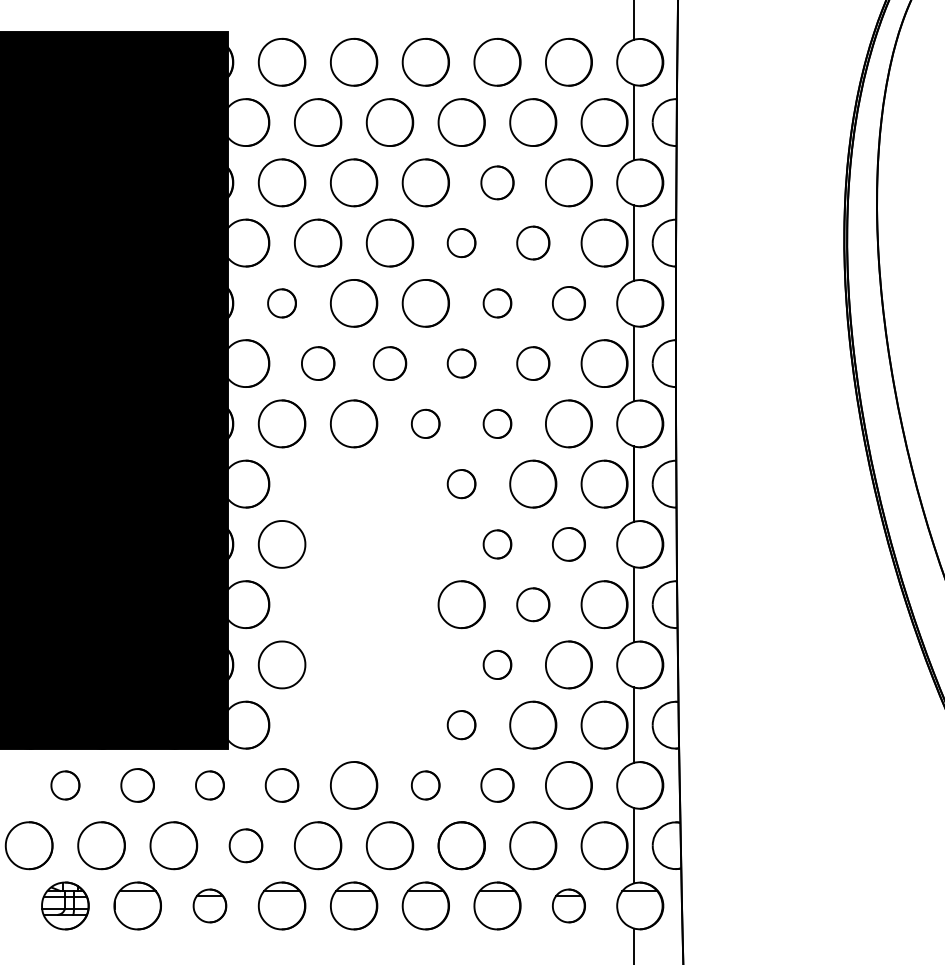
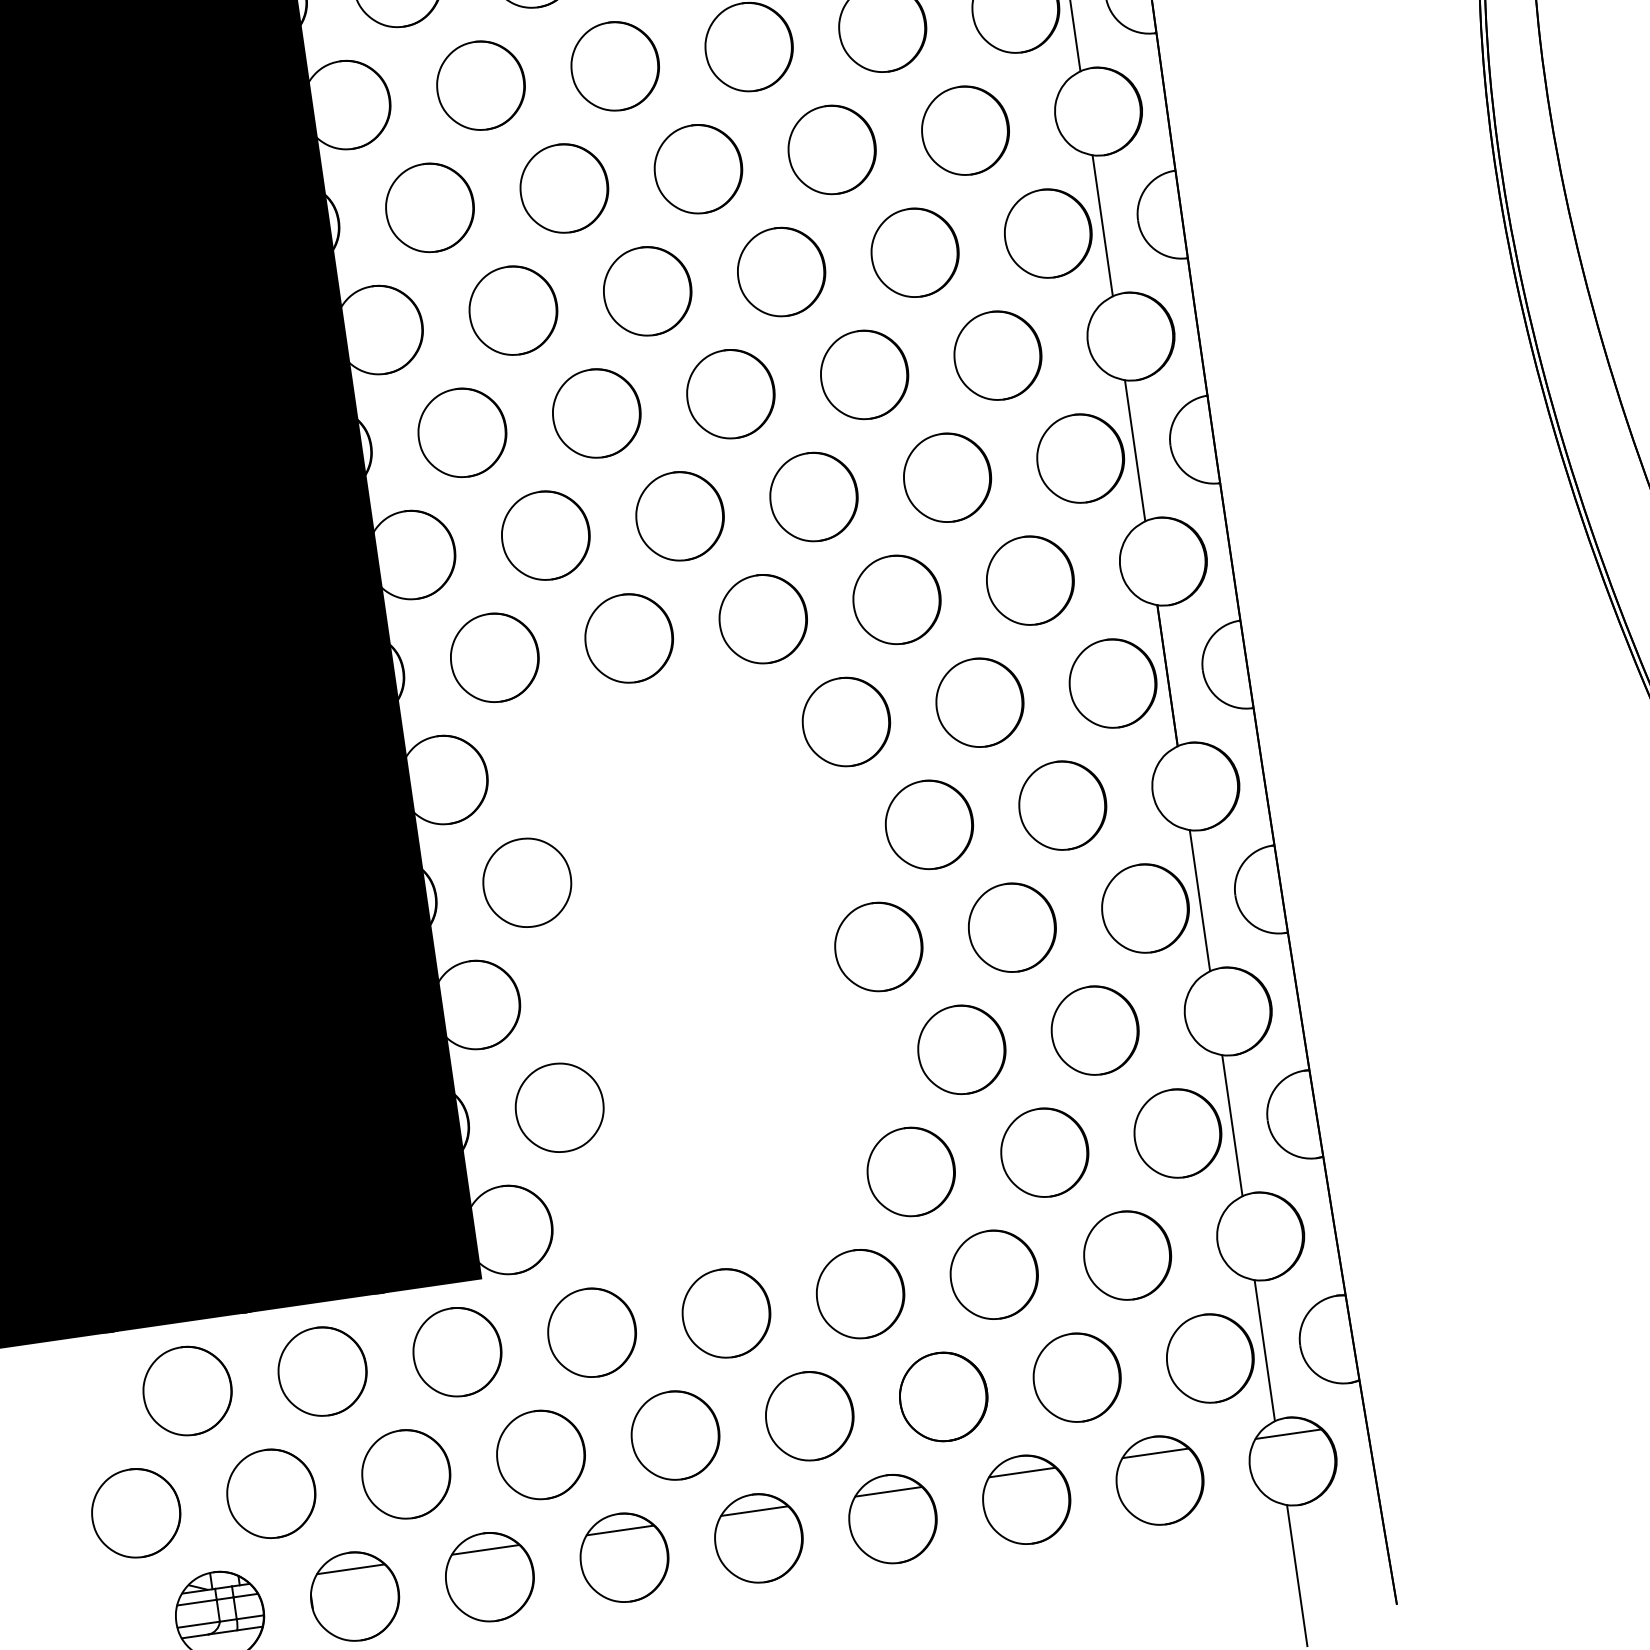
part: (497, 182) -> (832, 149), size x1.43
part: (461, 242) -> (780, 270), size x1.67
part: (533, 242) -> (915, 251), size x1.43
part: (281, 303) -> (461, 433), size x1.67
part: (497, 303) -> (864, 375), size x1.67
part: (568, 303) -> (997, 356), size x1.43
part: (318, 363) -> (546, 535), size x1.43
part: (389, 363) -> (679, 516), size x1.43
part: (461, 363) -> (813, 496), size x1.67
part: (533, 363) -> (947, 477), size x1.43
part: (425, 423) -> (762, 618), size x1.67
part: (497, 423) -> (896, 599), size x1.67
part: (461, 483) -> (845, 720), size x1.67
part: (497, 544) -> (929, 825), size x1.67
part: (568, 544) -> (1061, 805), size x1.43
part: (533, 604) -> (1012, 927), size x1.43
part: (497, 664) -> (961, 1049), size x1.67
part: (461, 724) -> (910, 1170), size x1.67
part: (65, 785) -> (187, 1391), size x1.67
part: (137, 785) -> (322, 1371), size x1.43
part: (209, 785) -> (456, 1352), size x1.67
part: (281, 785) -> (591, 1333), size x1.43
part: (425, 785) -> (859, 1294), size x1.67
part: (497, 785) -> (994, 1274), size x1.43
part: (245, 845) -> (539, 1454), size x1.43
part: (209, 905) -> (488, 1576), size x1.43
part: (568, 905) -> (1159, 1479), size x1.43

